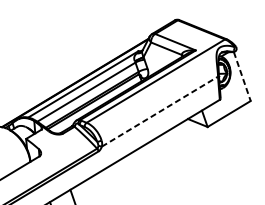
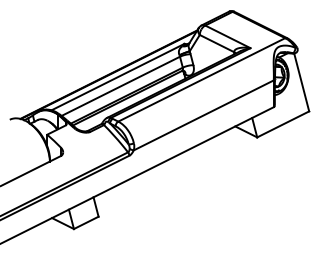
line: (242, 76) -> (301, 82), dashed -> solid
line: (160, 111) -> (204, 115), dashed -> solid

